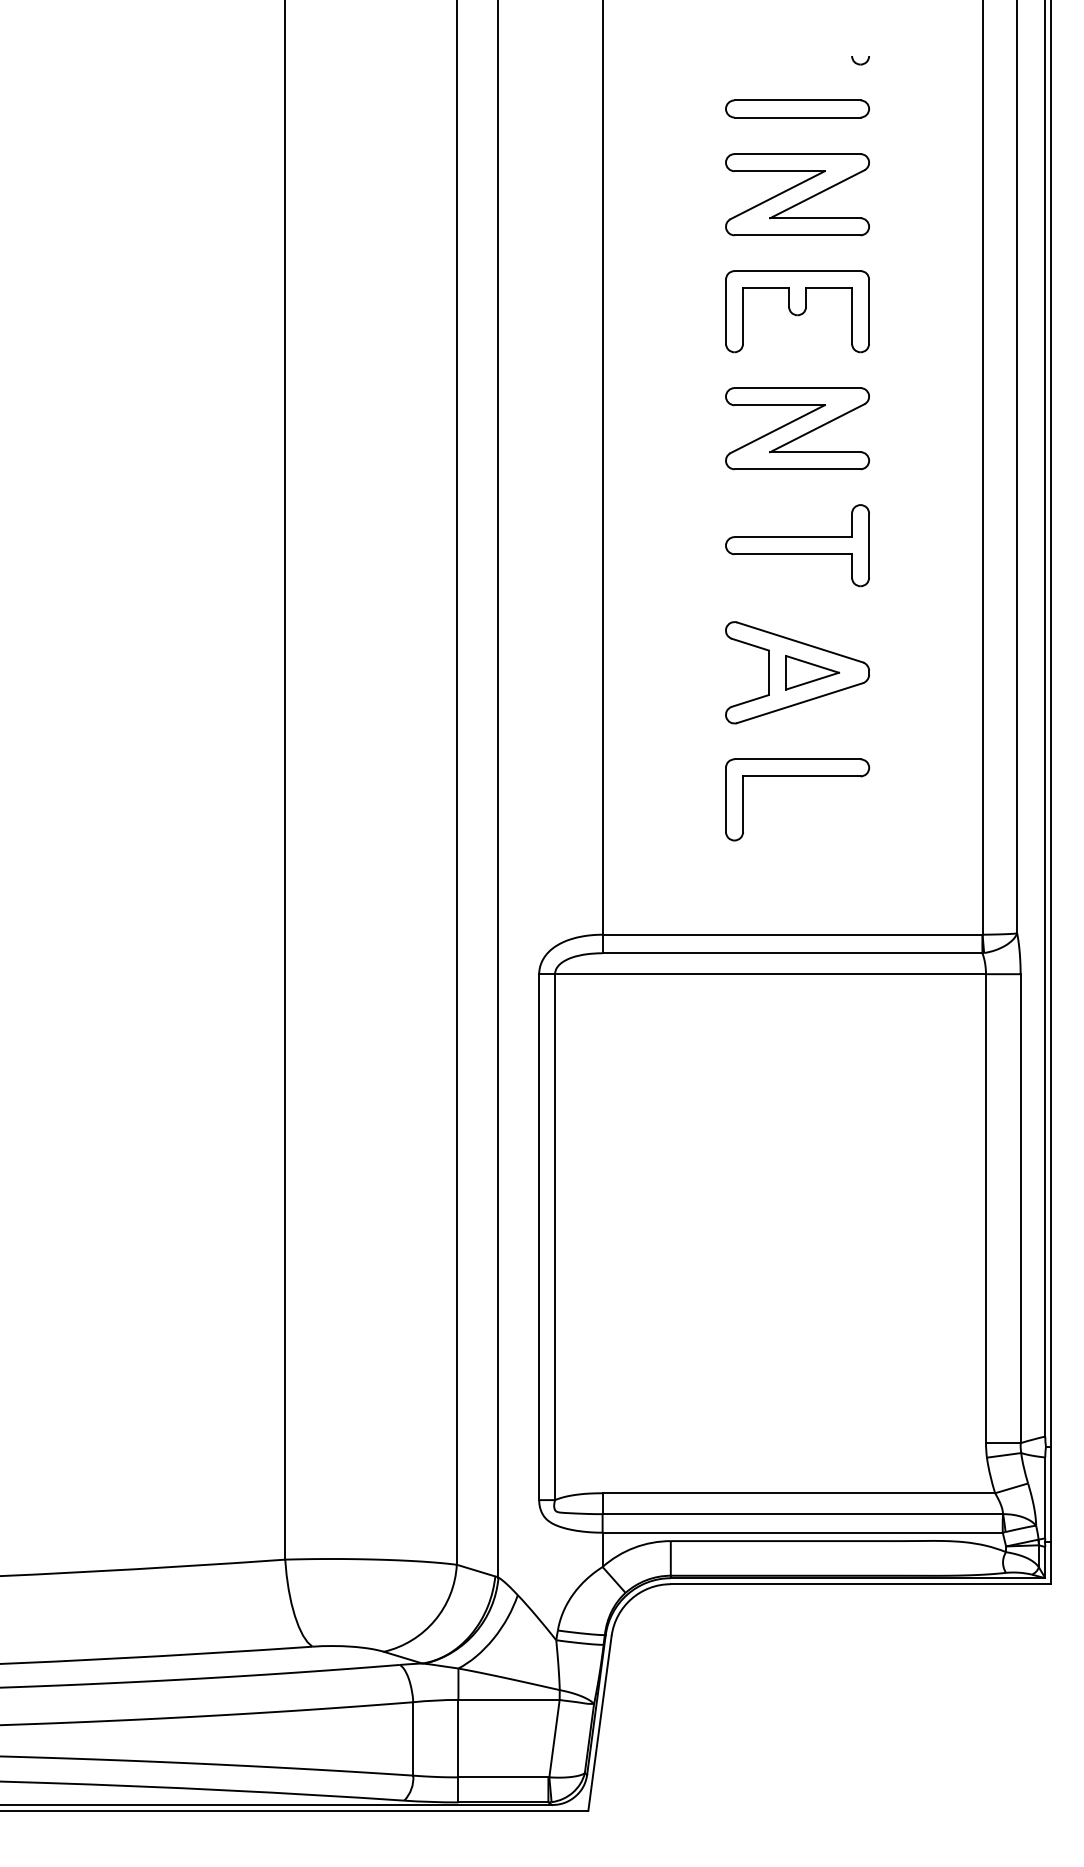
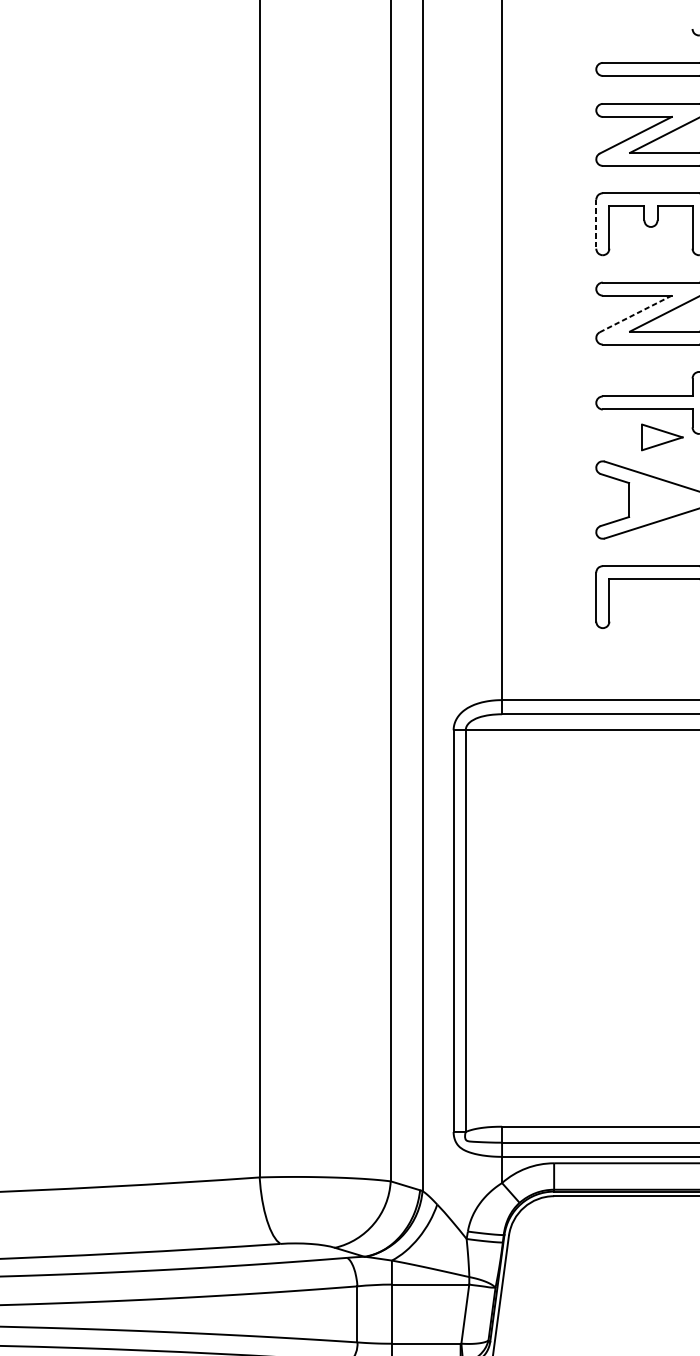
line: (725, 311) -> (595, 224), solid -> dashed
line: (777, 429) -> (635, 314), solid -> dashed
part: (812, 672) -> (662, 437), moved

